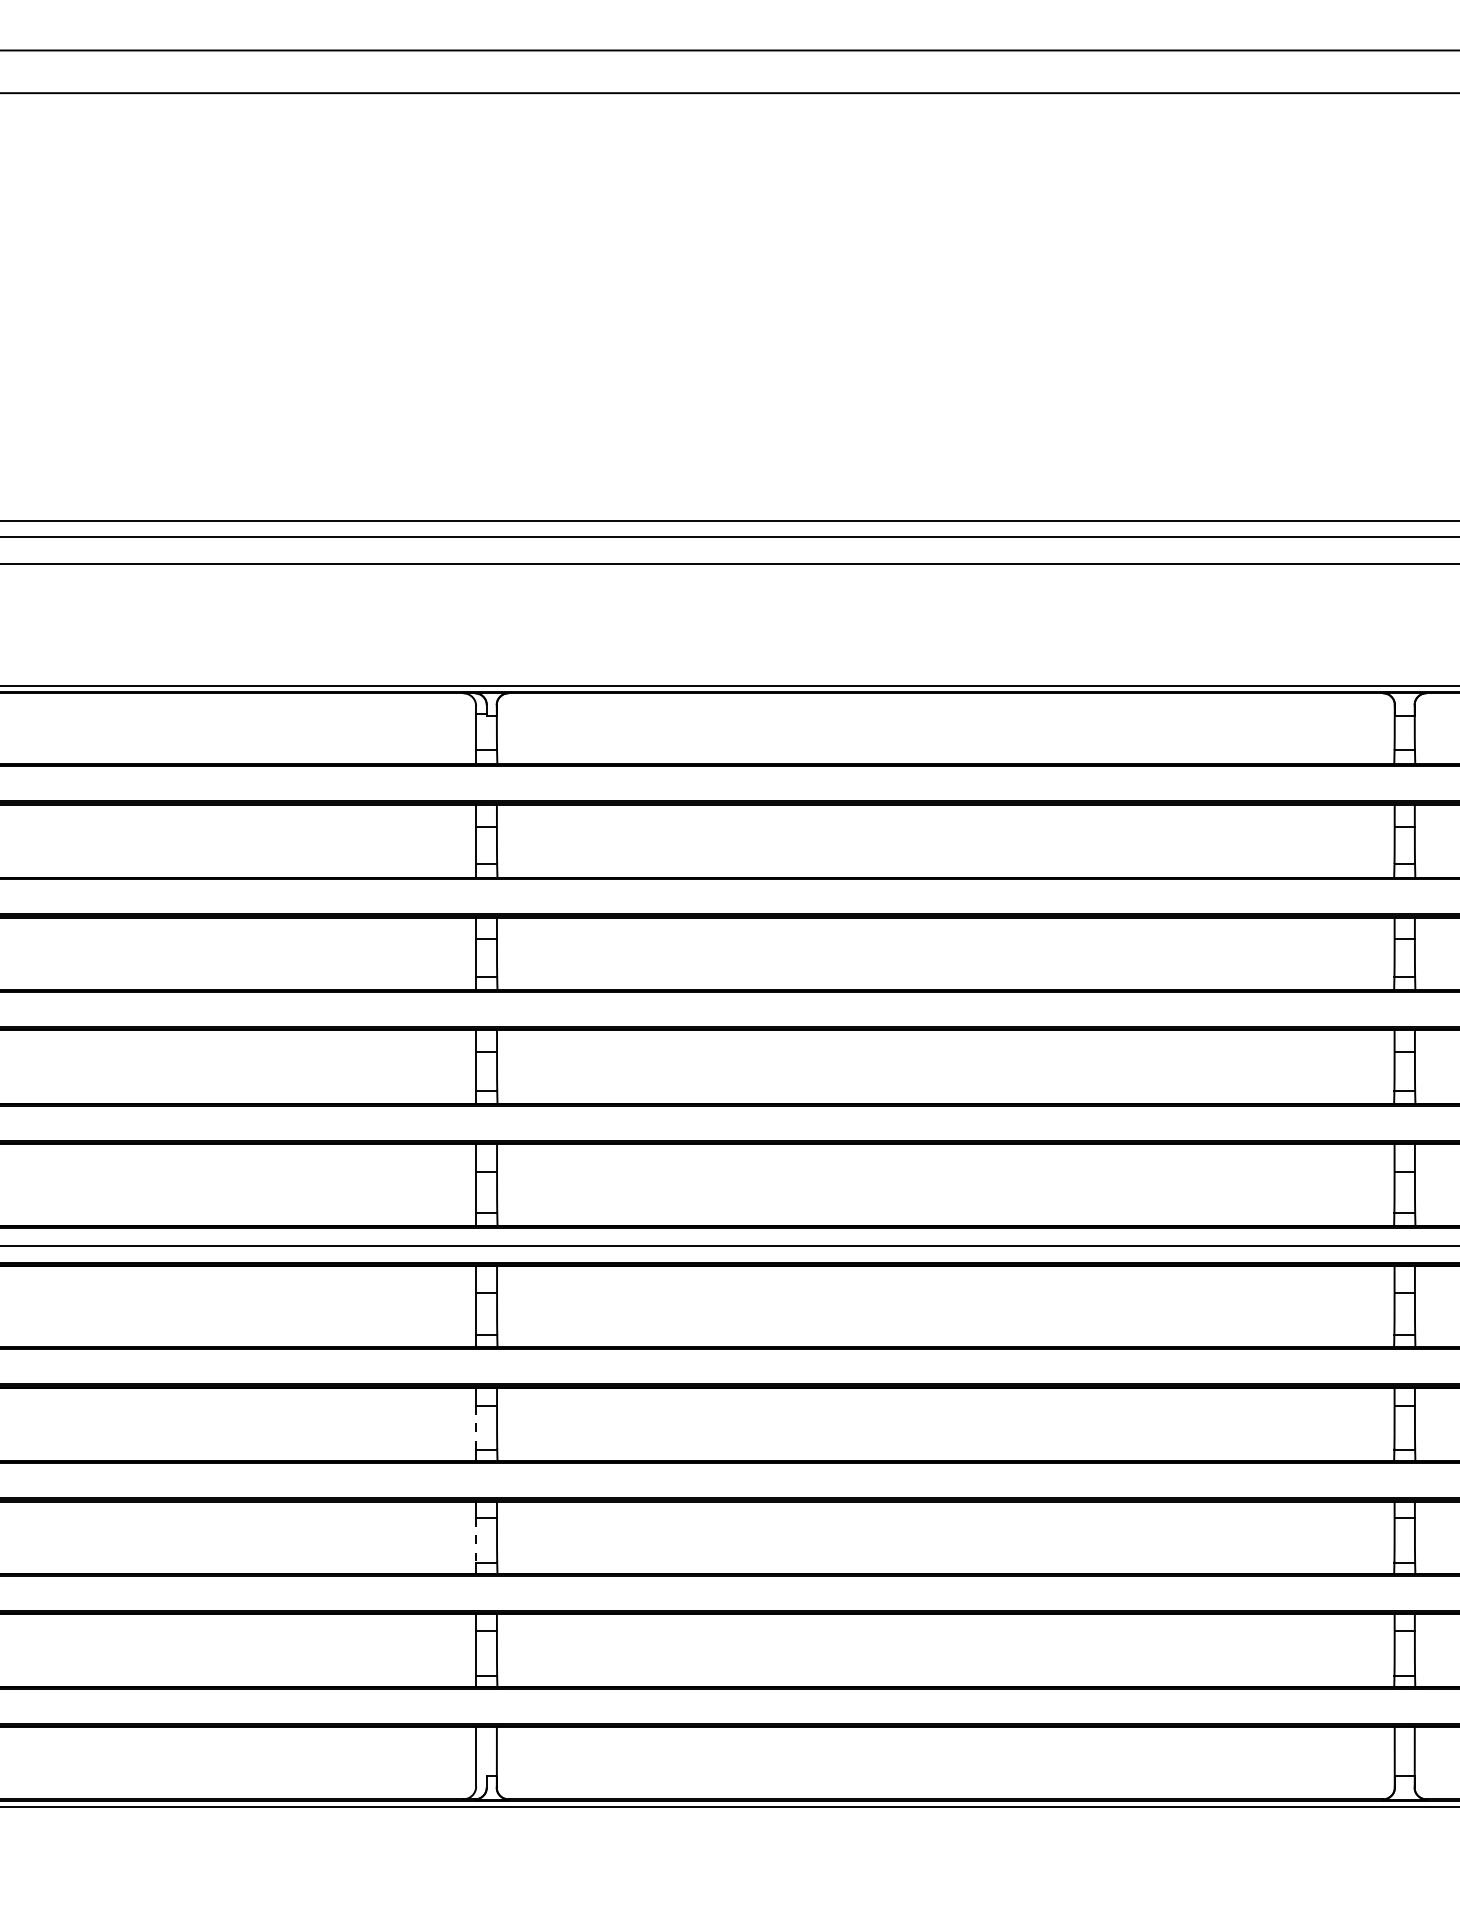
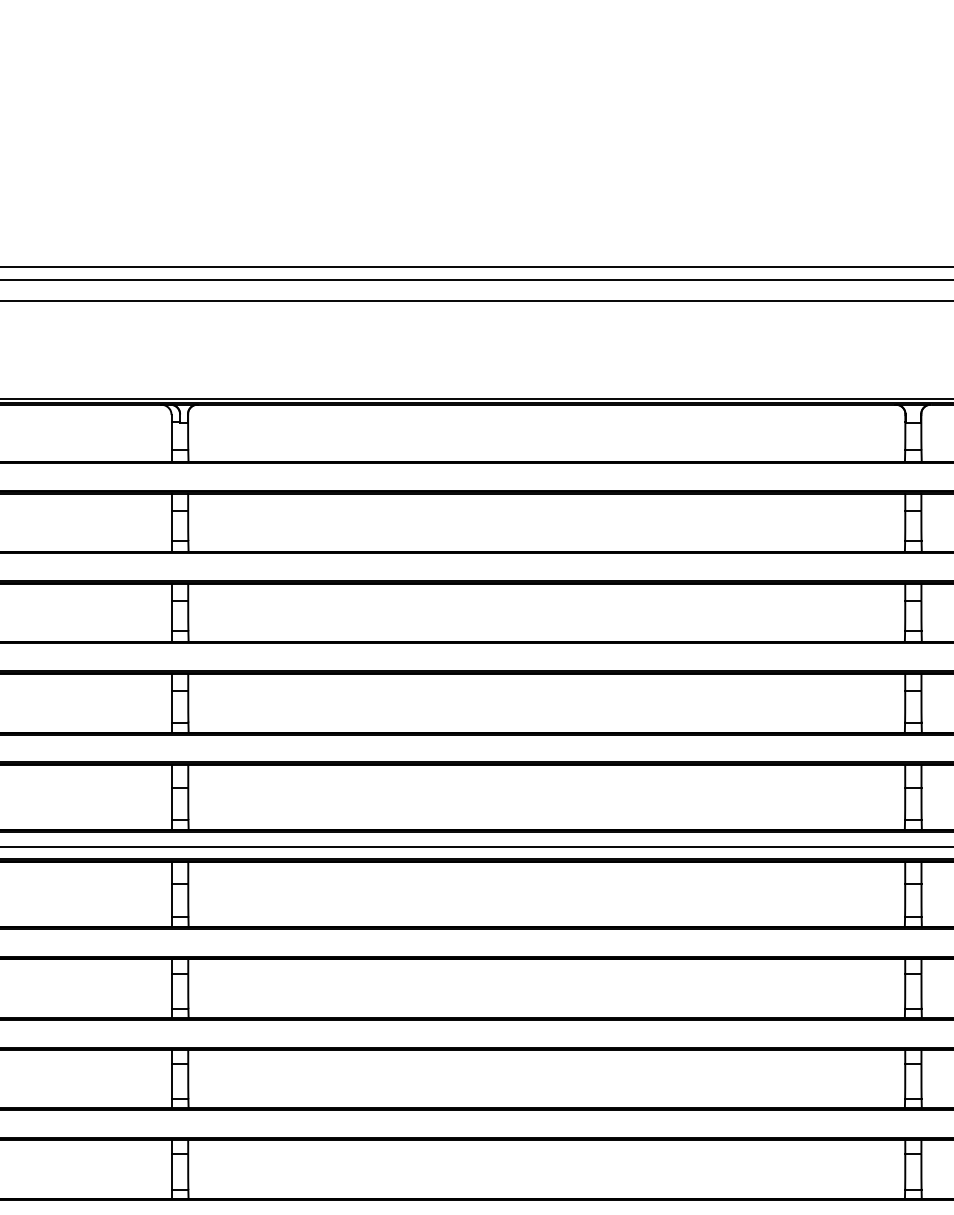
line: (476, 1427) -> (171, 991), dashed -> solid
line: (476, 1540) -> (171, 1081), dashed -> solid

